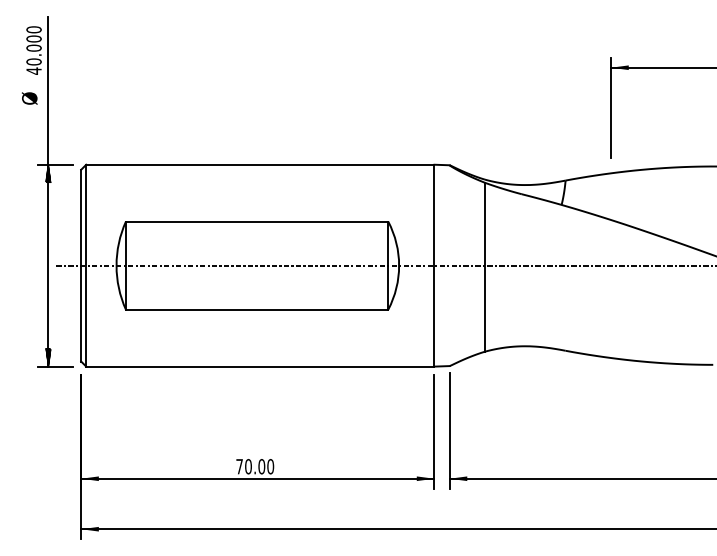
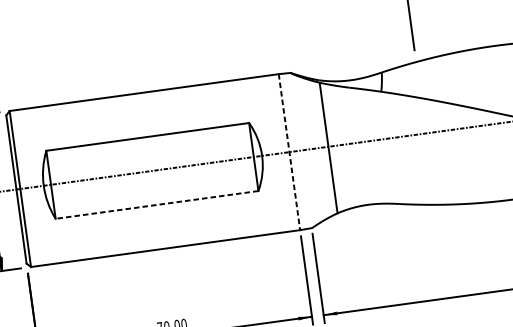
line: (434, 265) -> (289, 152), solid -> dashed
line: (256, 309) -> (156, 204), solid -> dashed

